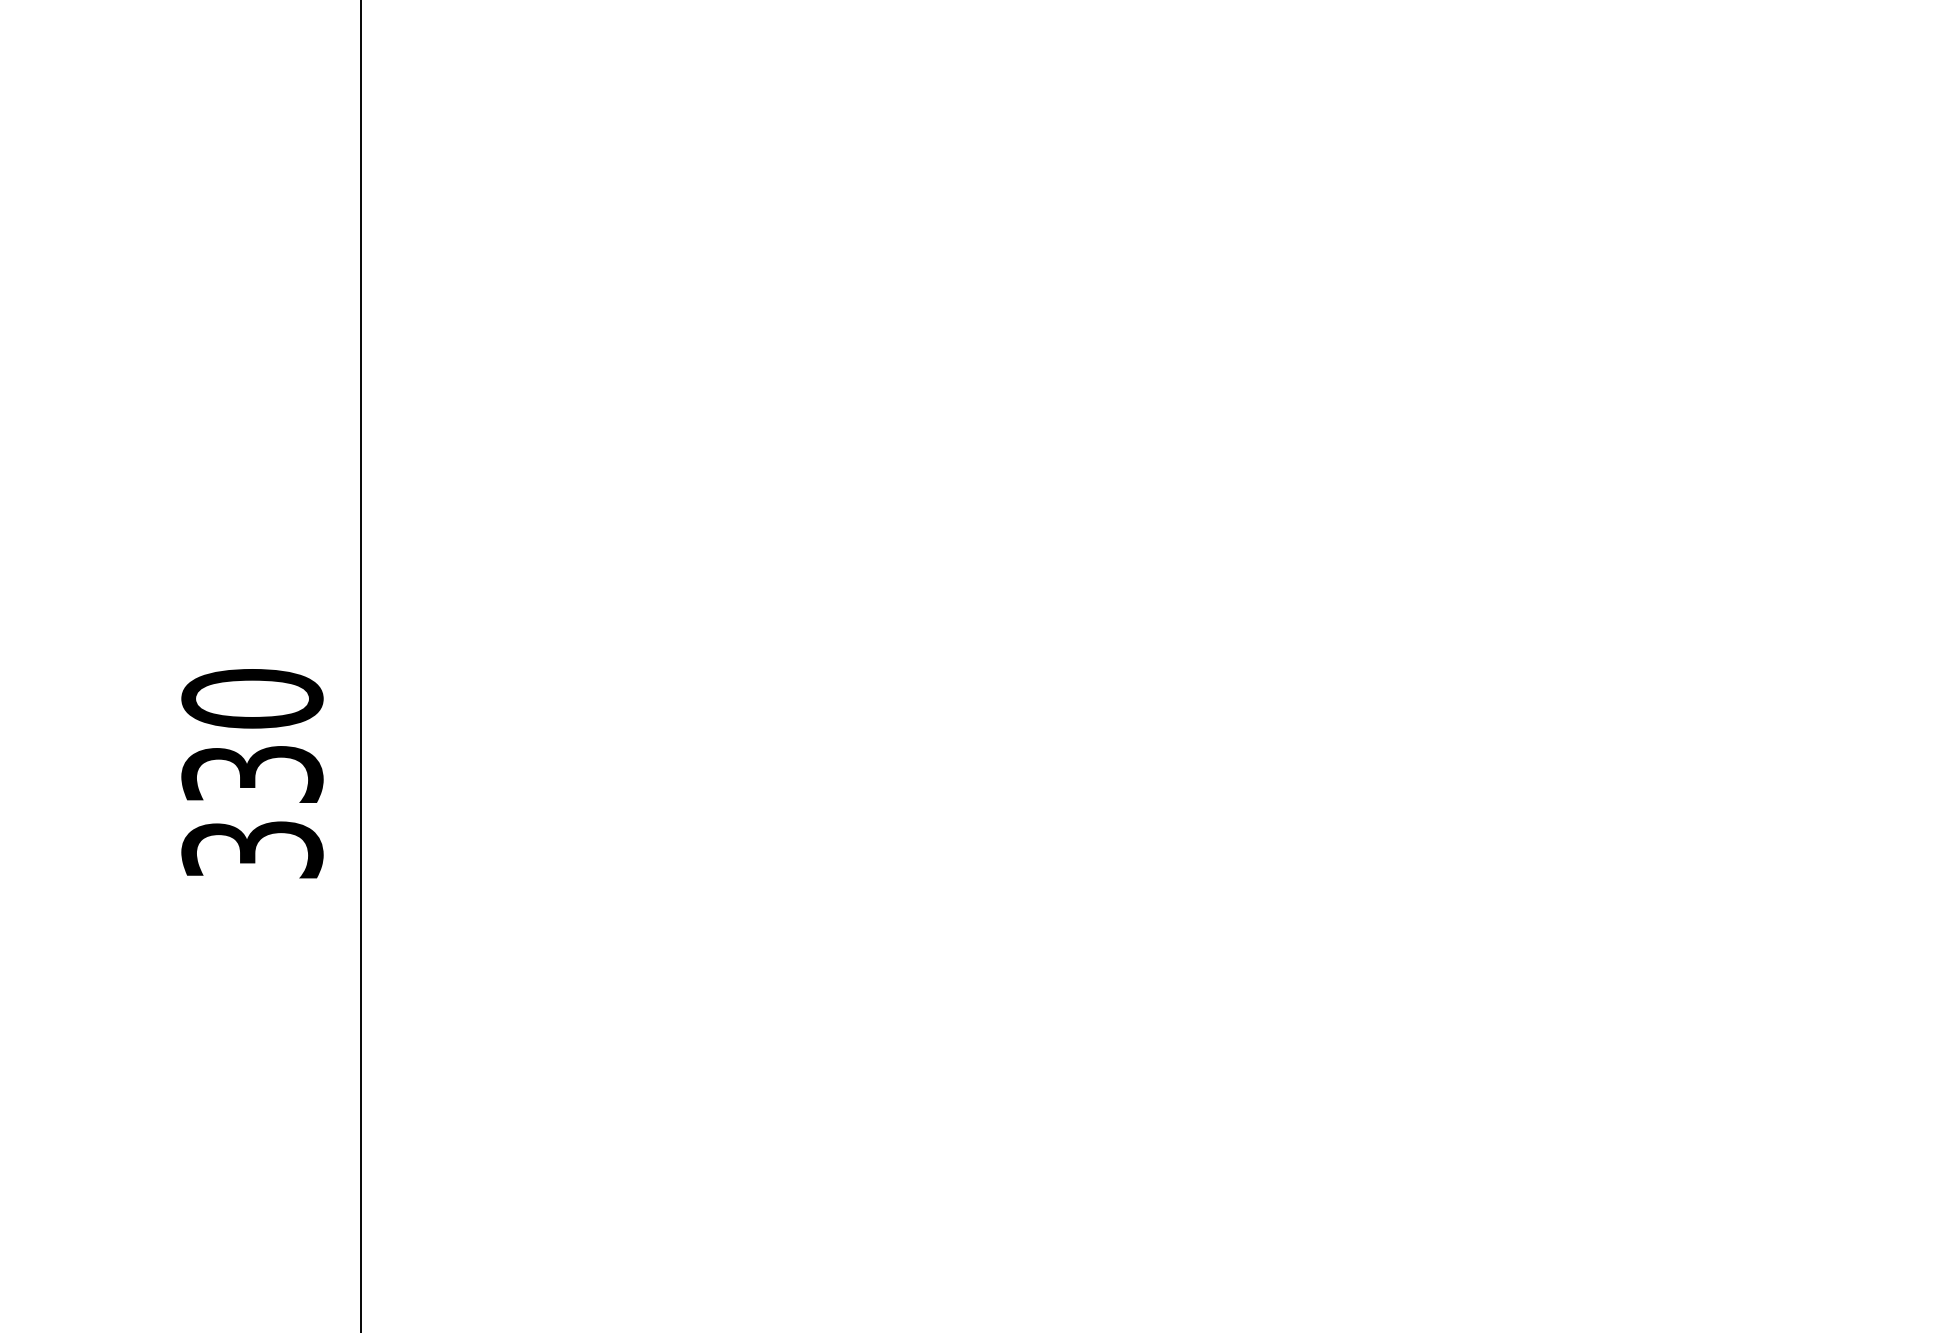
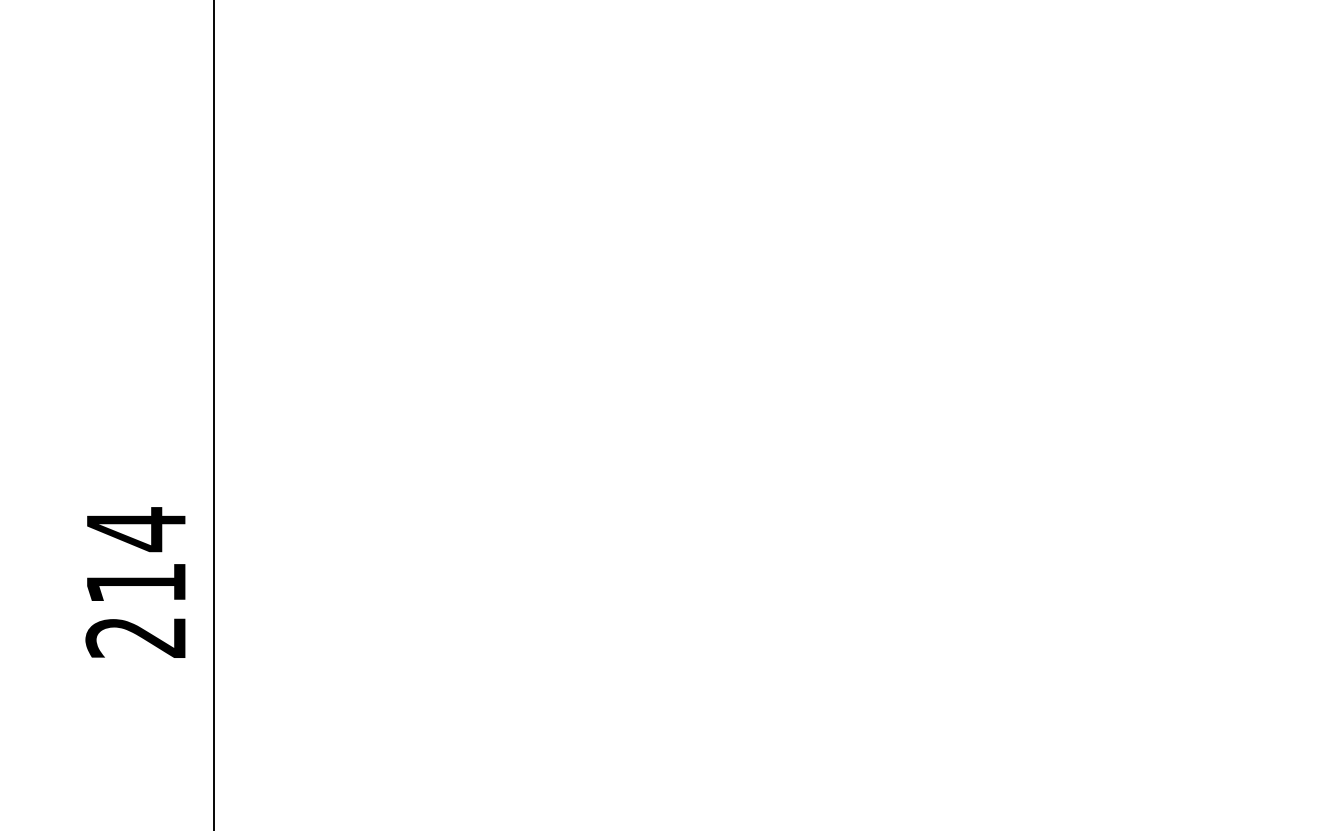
text: (252, 772) -> (136, 582), 330 -> 214

